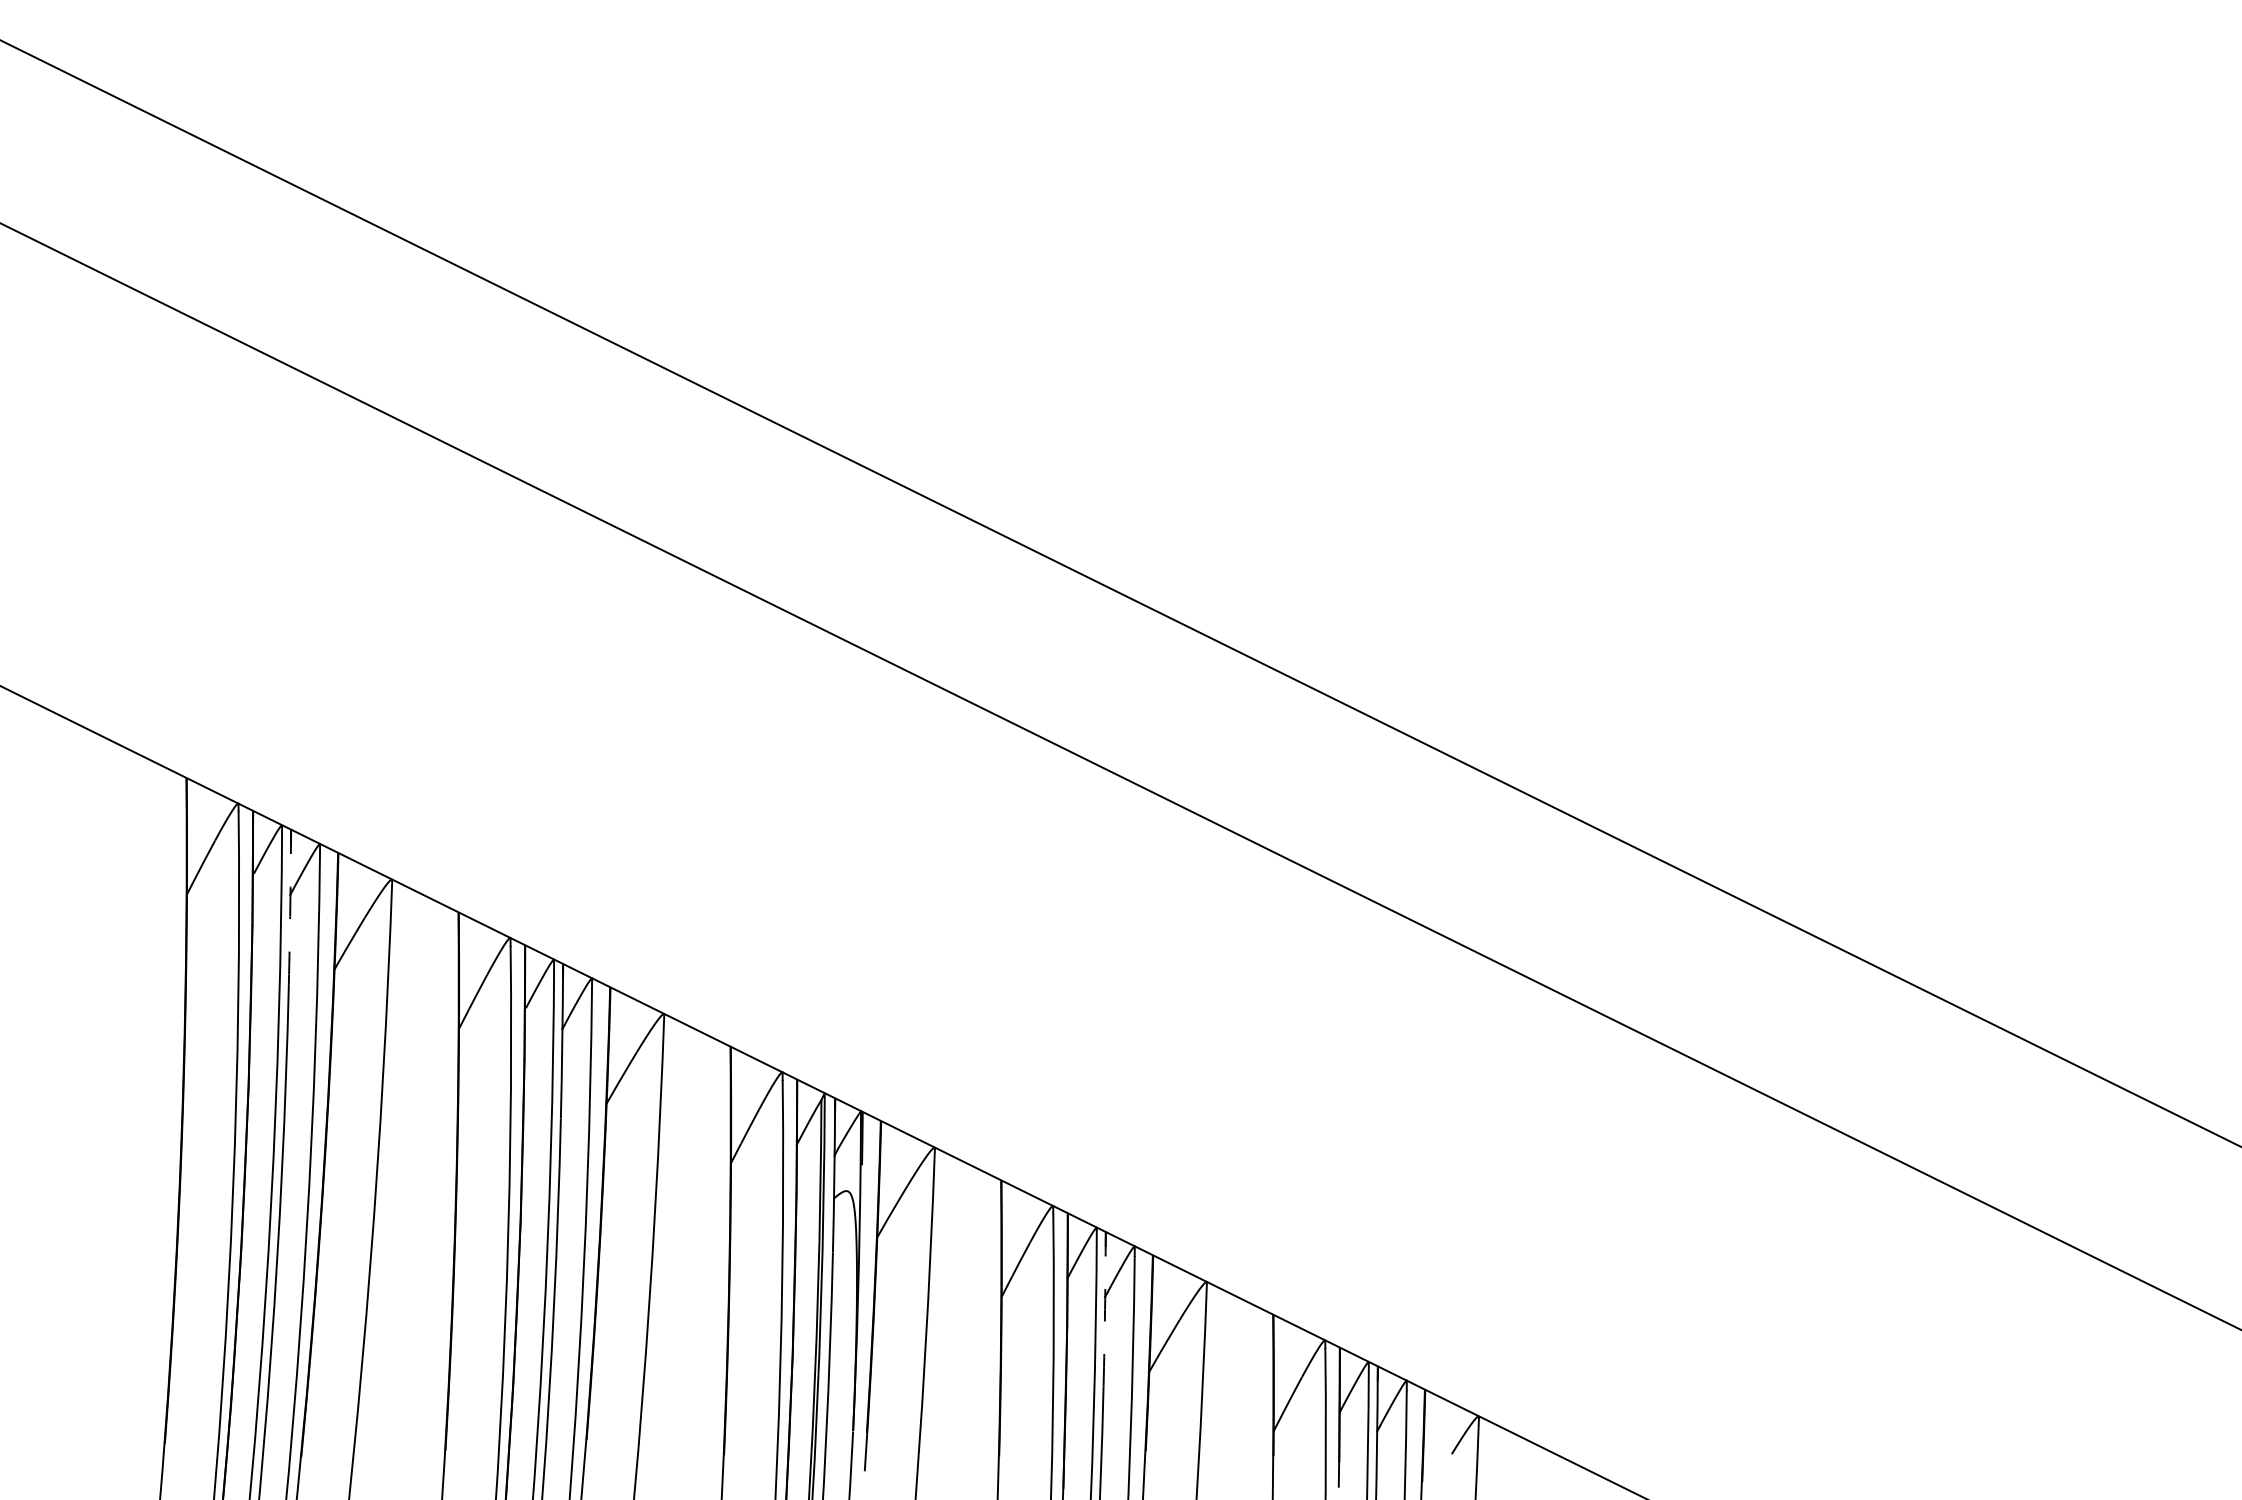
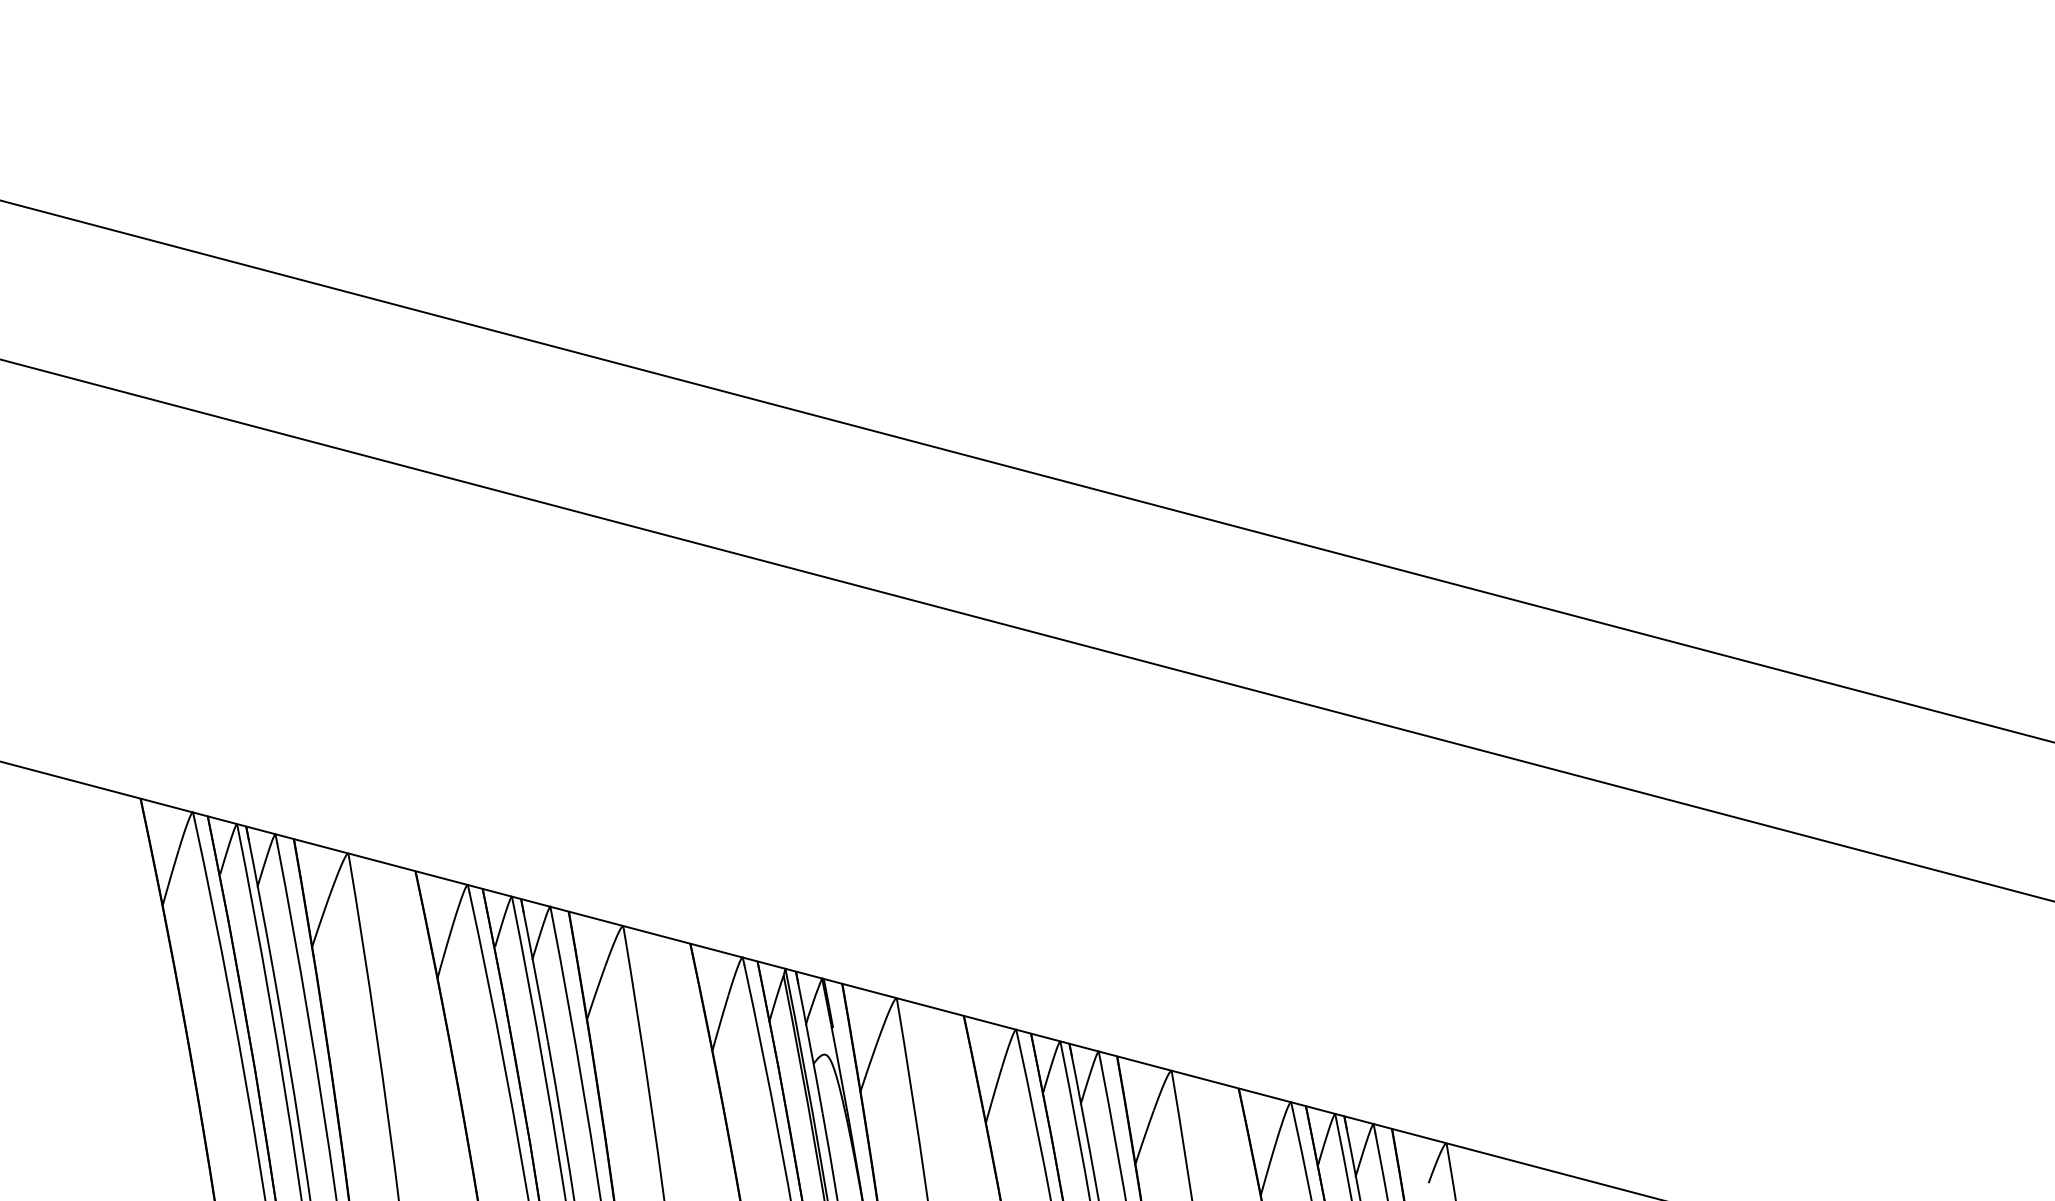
arc: (290, 906) -> (260, 897), dashed -> solid
arc: (1105, 1309) -> (1083, 1114), dashed -> solid

